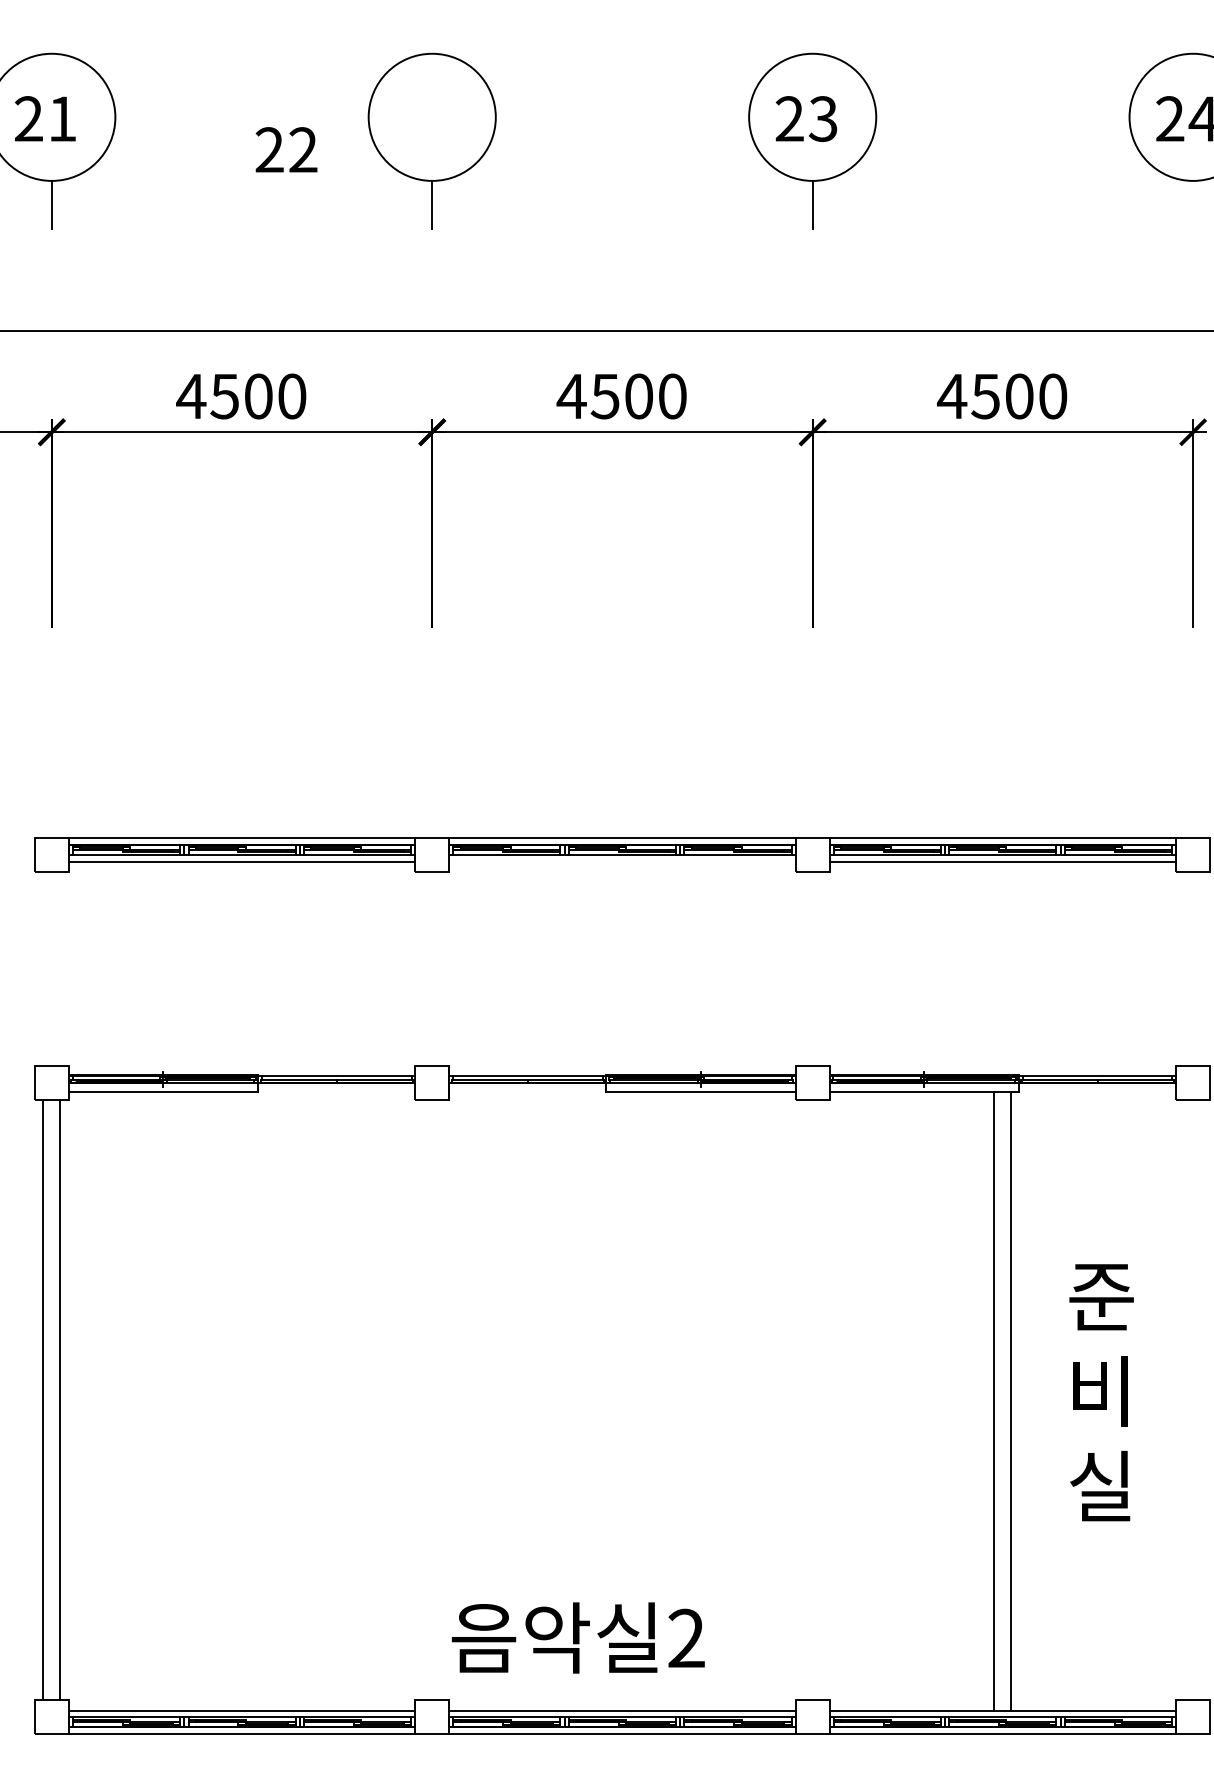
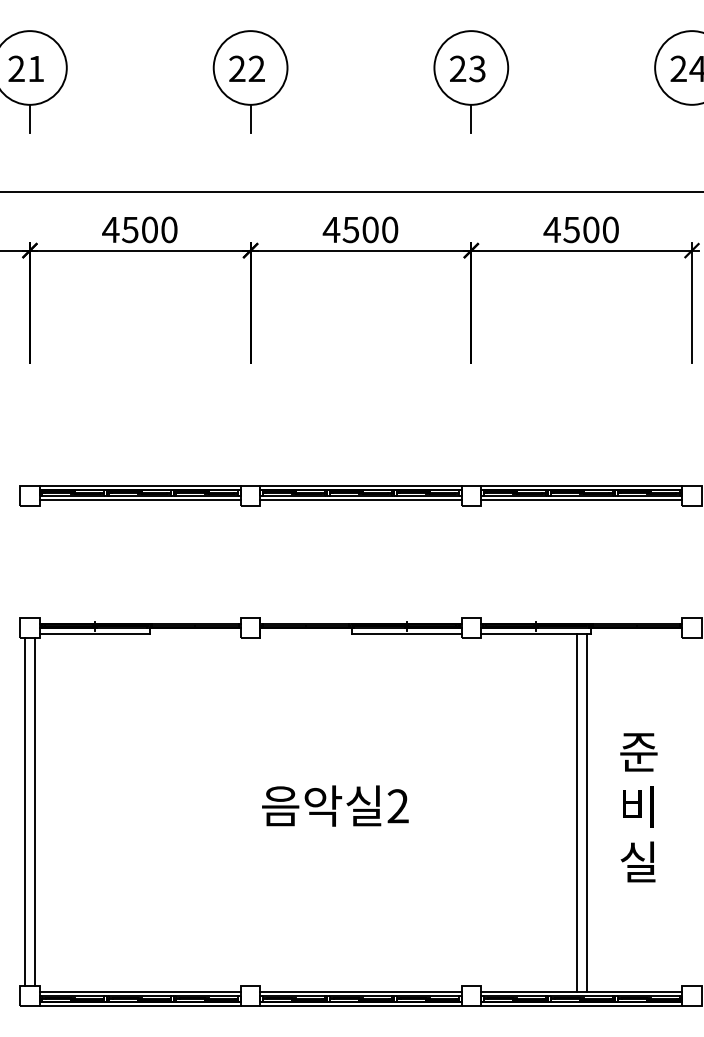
text: (285, 149) -> (246, 68), moved
line: (621, 861) -> (360, 499), added
text: (578, 1637) -> (335, 805), moved

